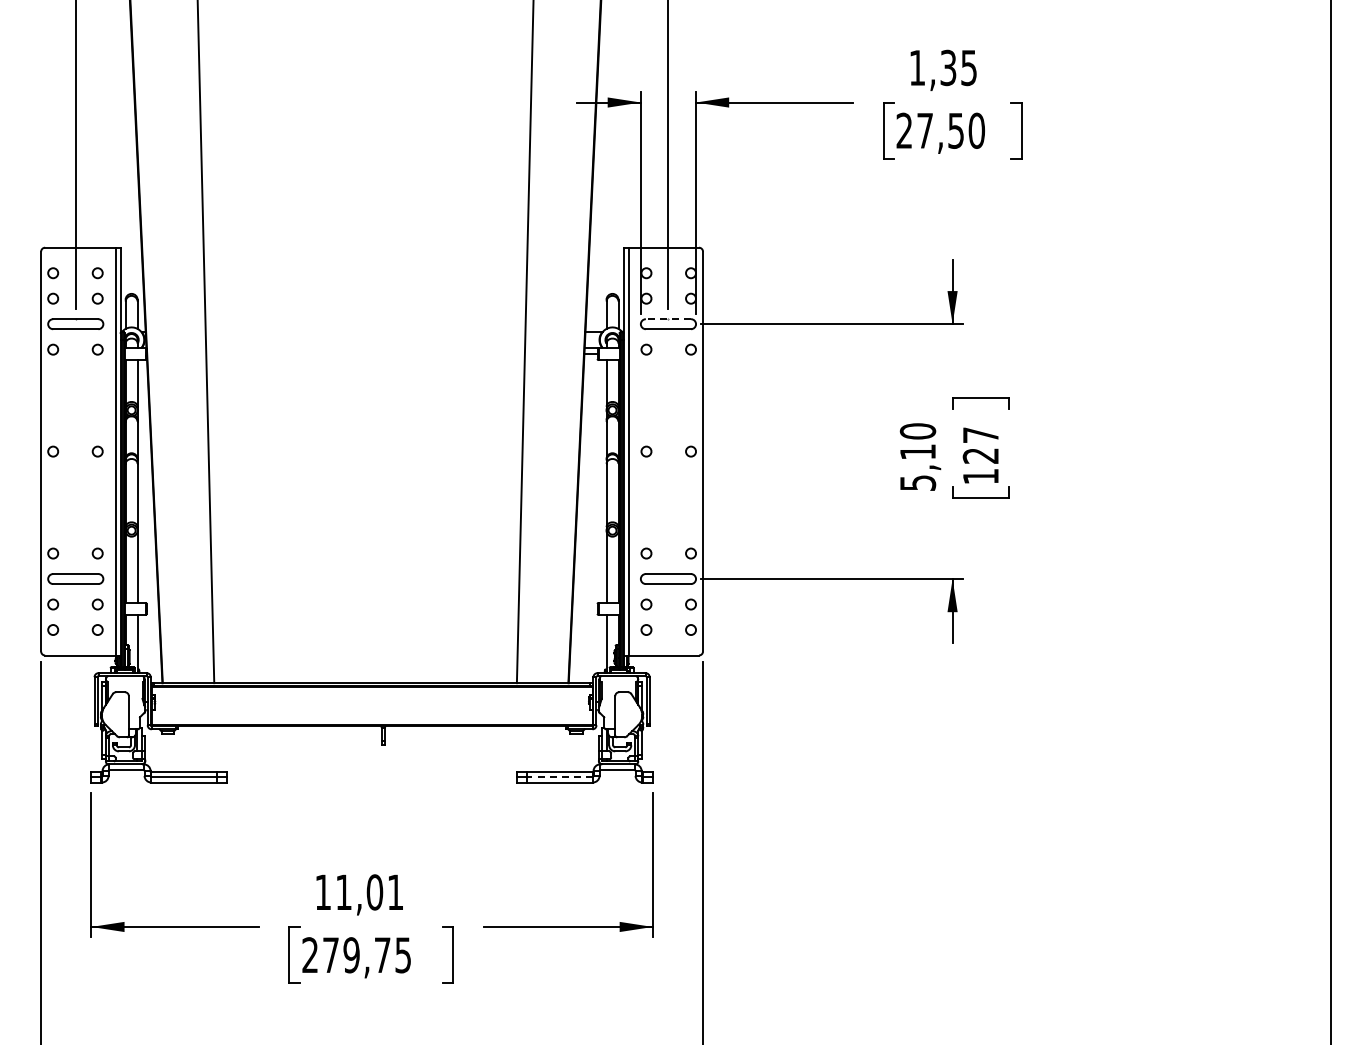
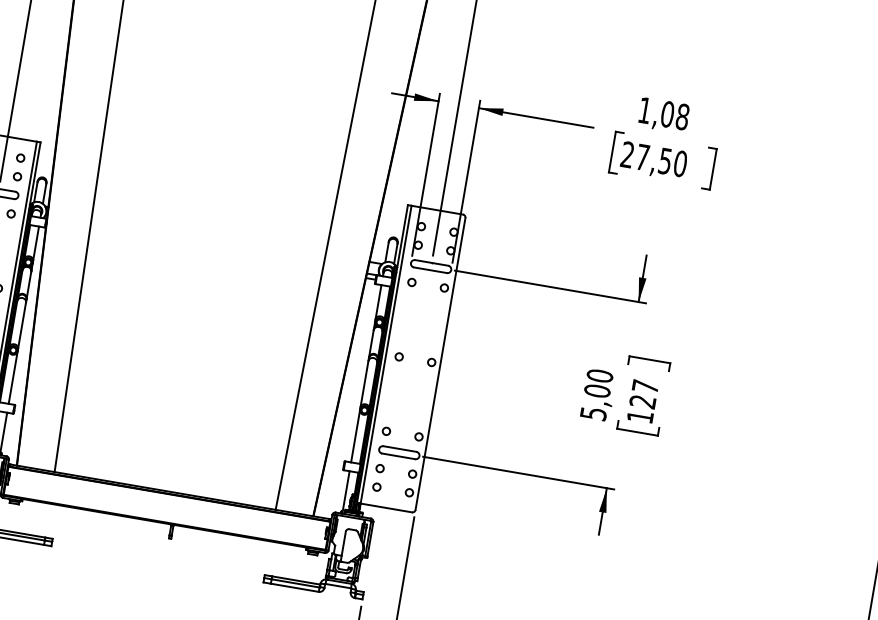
text: (958, 67) -> (675, 115), 1,35 -> 1,08
line: (668, 319) -> (431, 263), dashed -> solid
text: (917, 452) -> (597, 391), 5,10 -> 5,00
line: (560, 776) -> (295, 583), dashed -> solid

